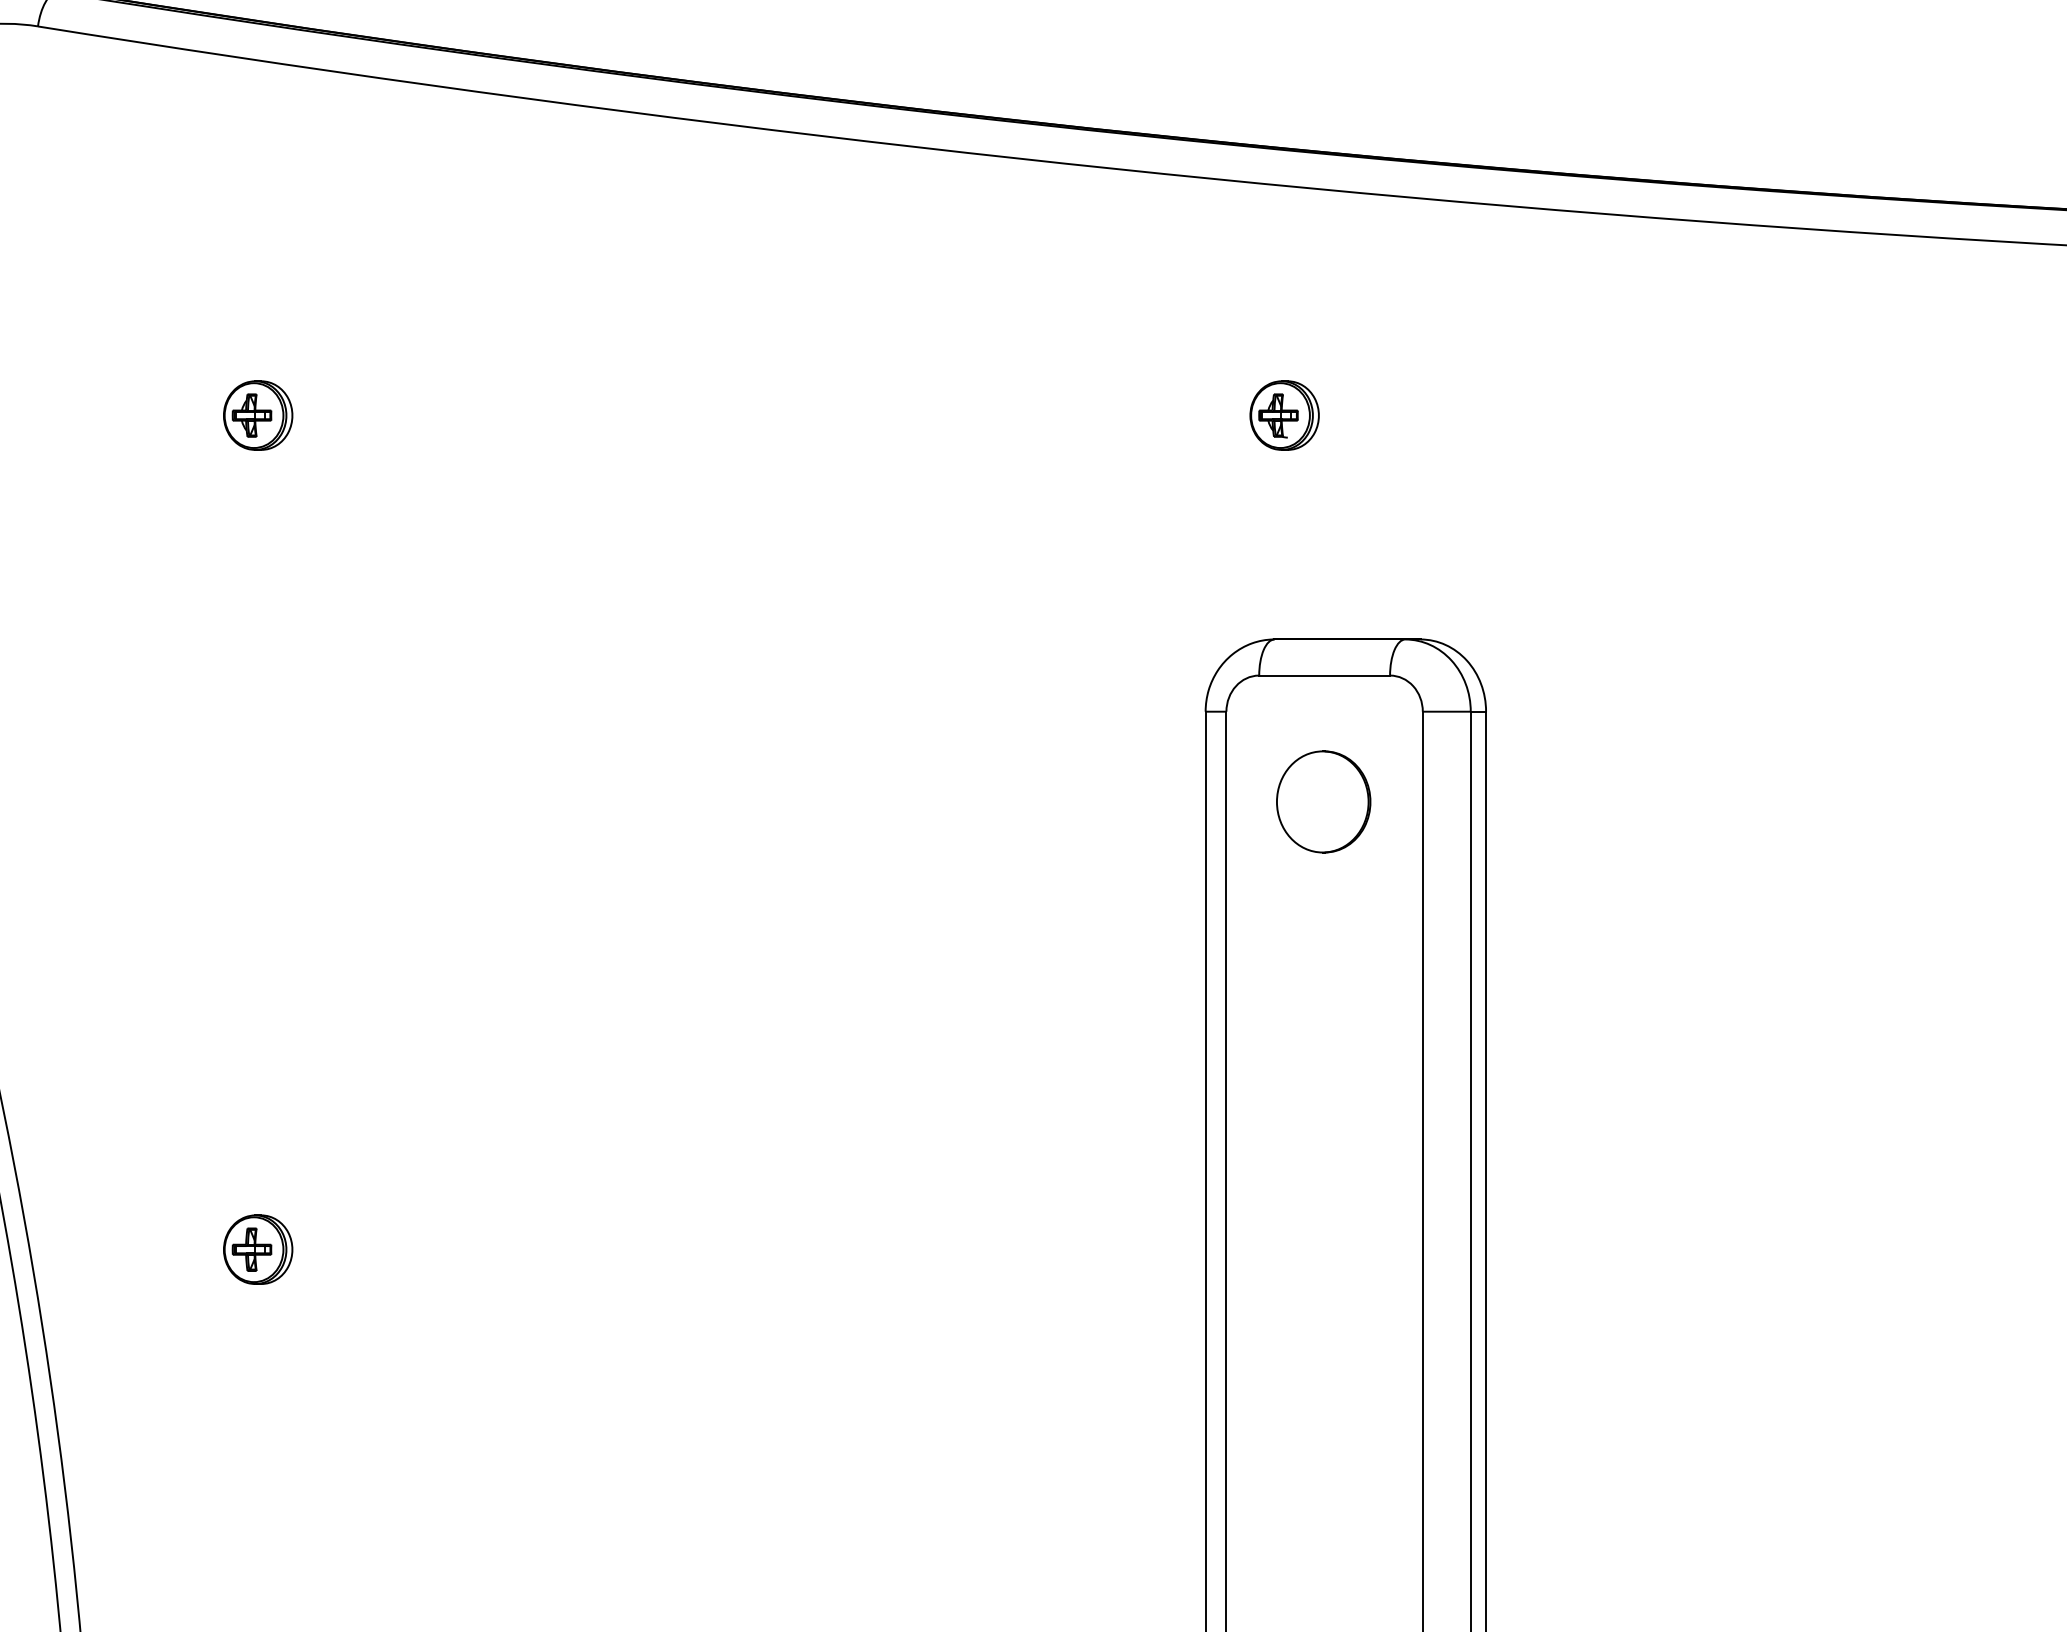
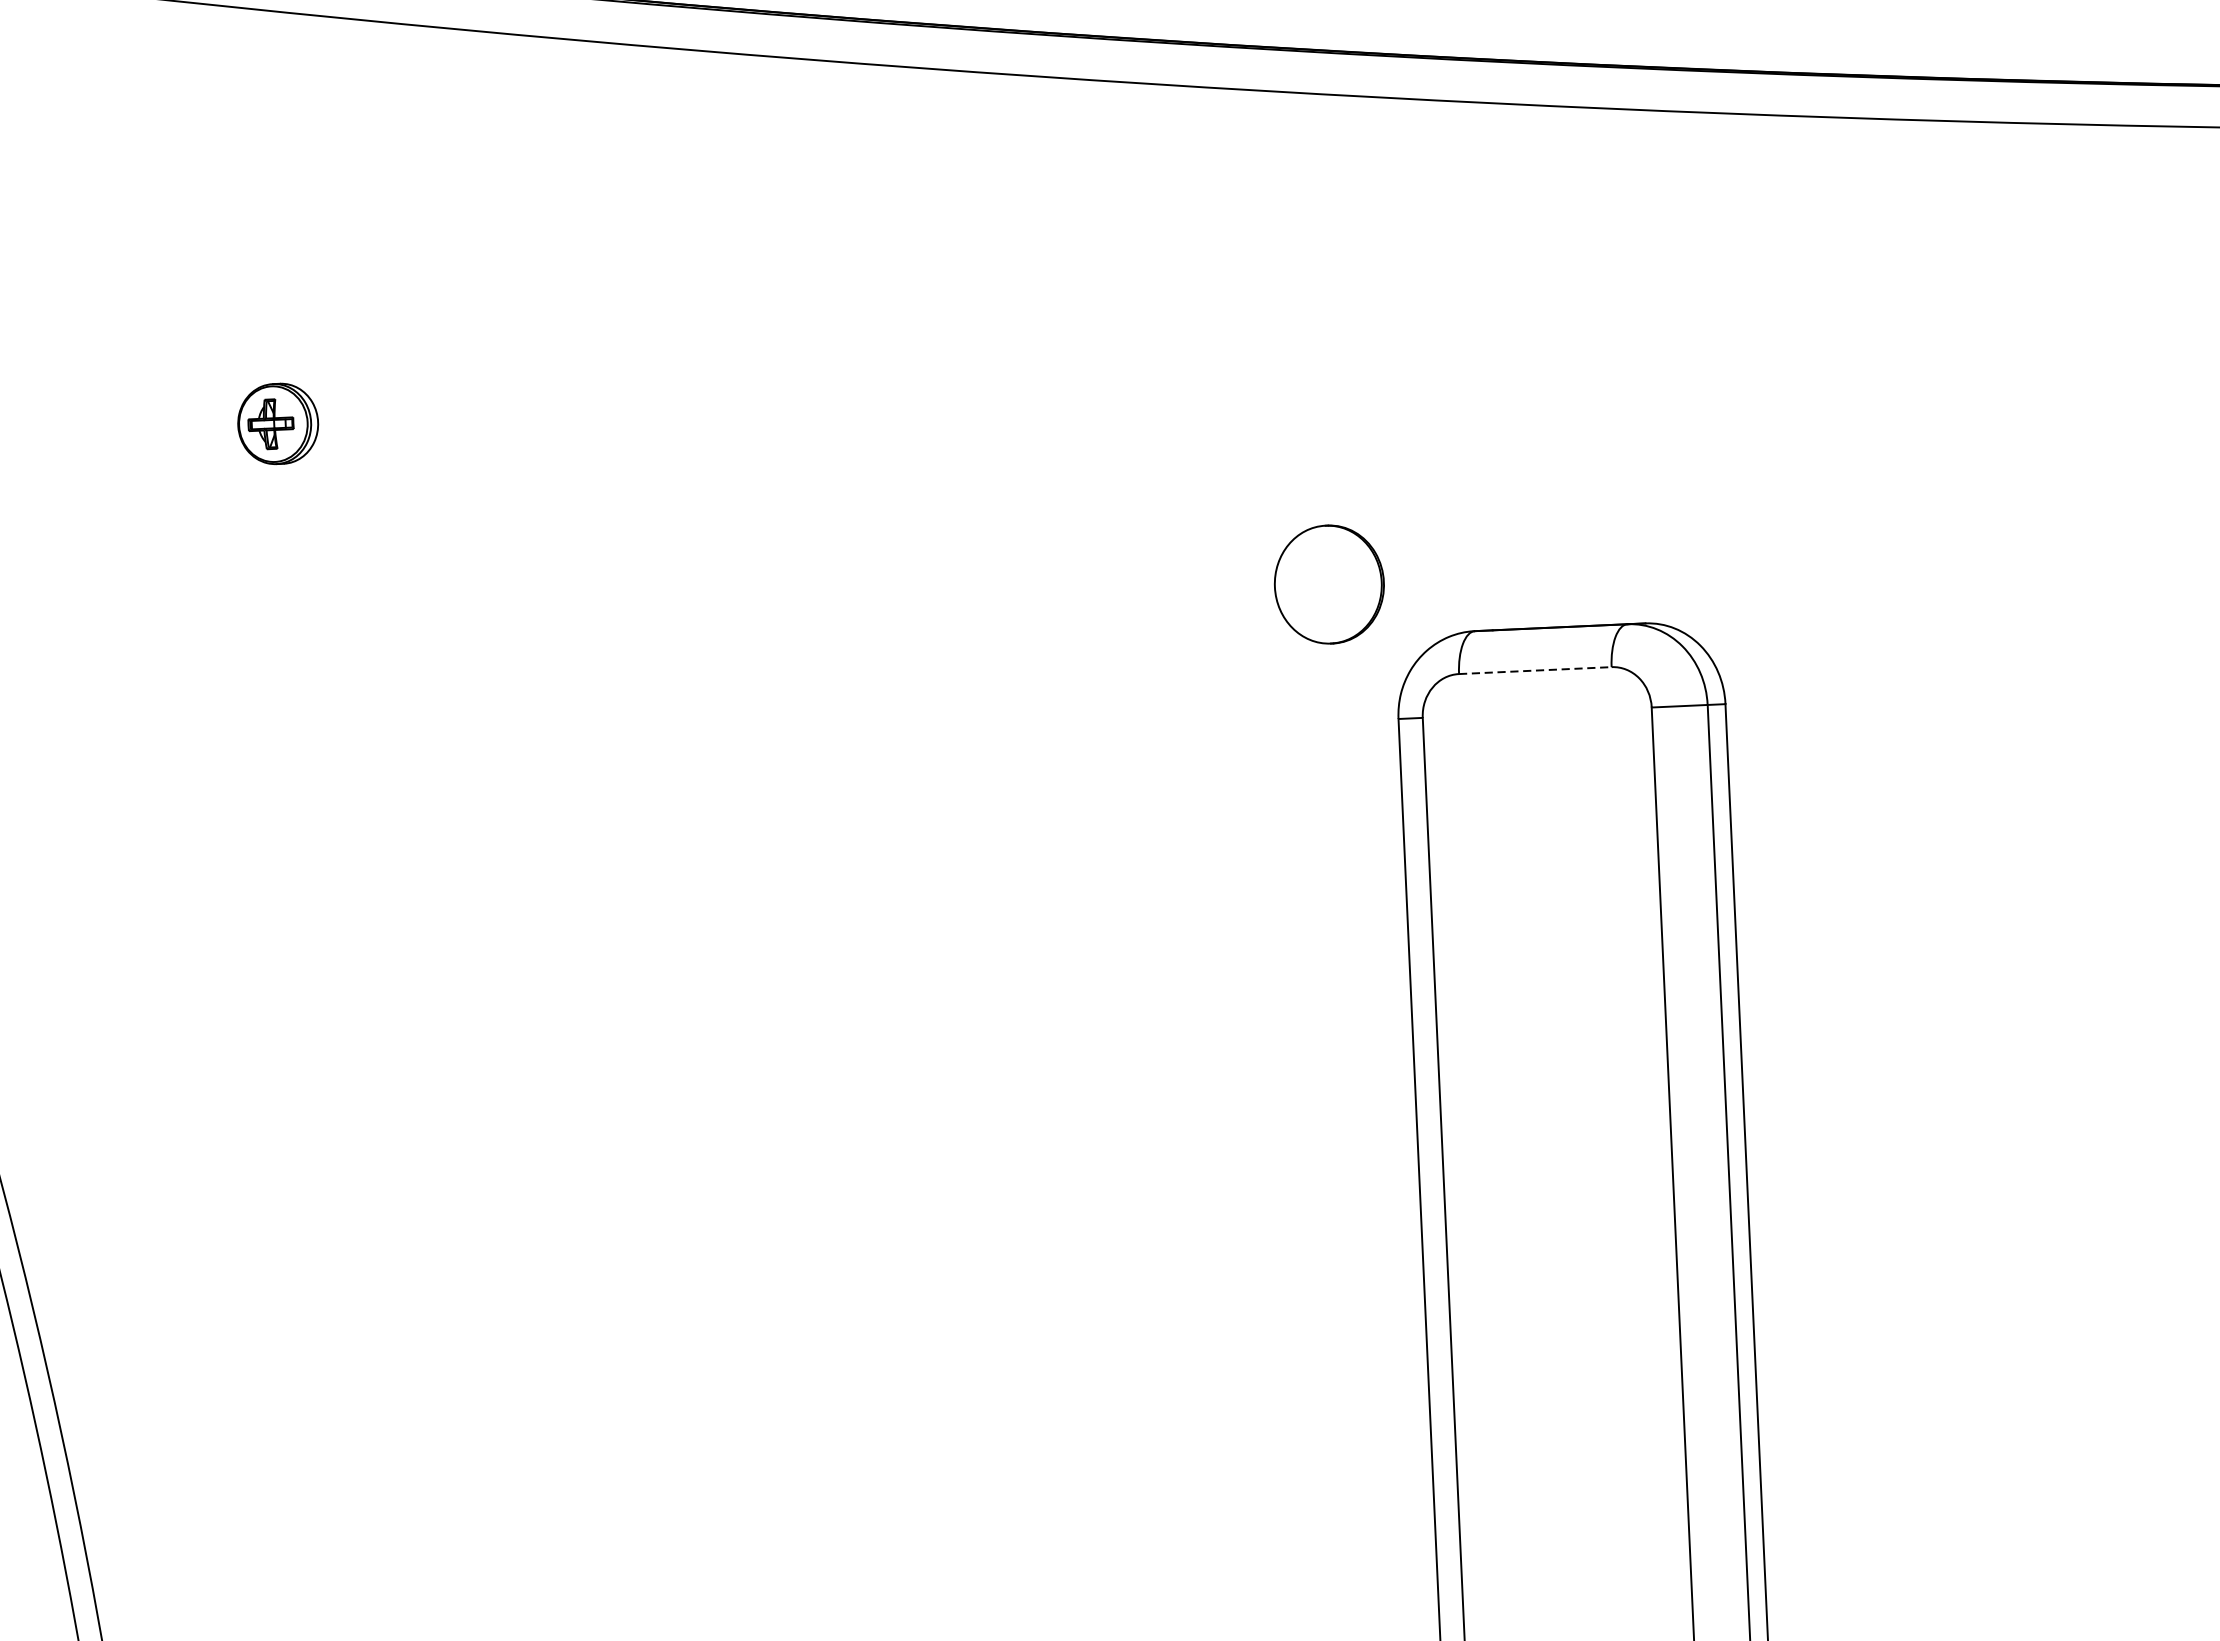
part: (1284, 415) -> (1474, 369), removed
line: (1325, 675) -> (1536, 670), solid -> dashed
part: (1323, 801) -> (1329, 584), moved
part: (258, 1249) -> (322, 1396), removed

